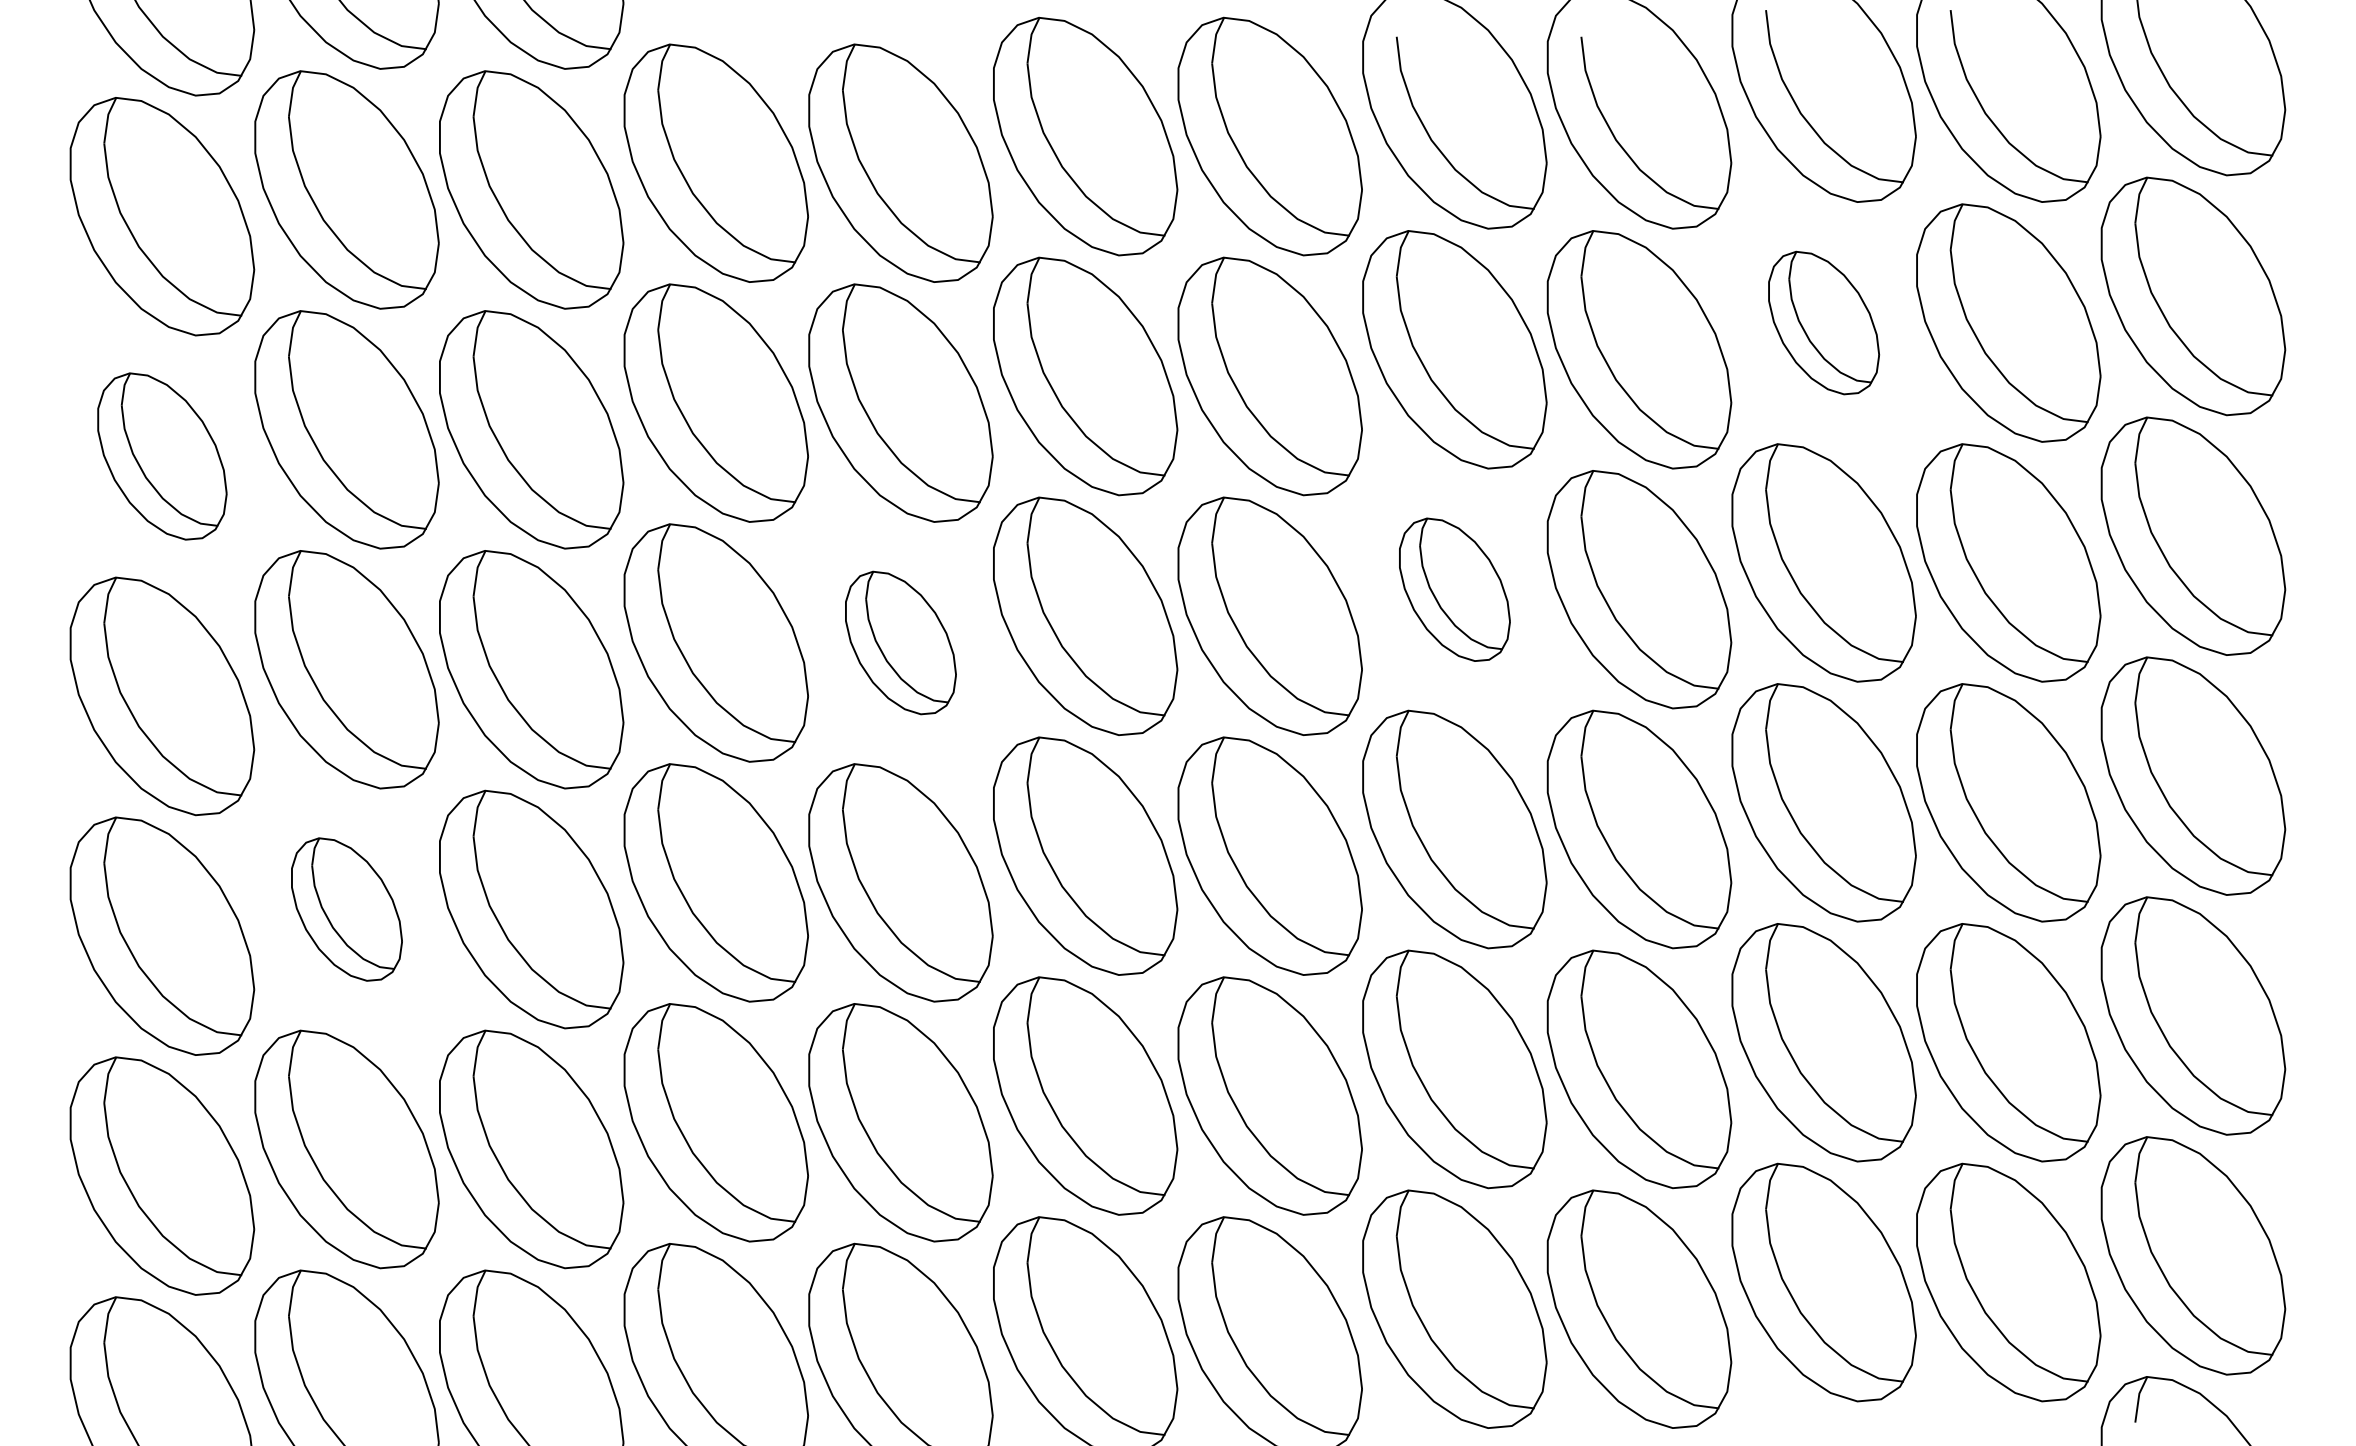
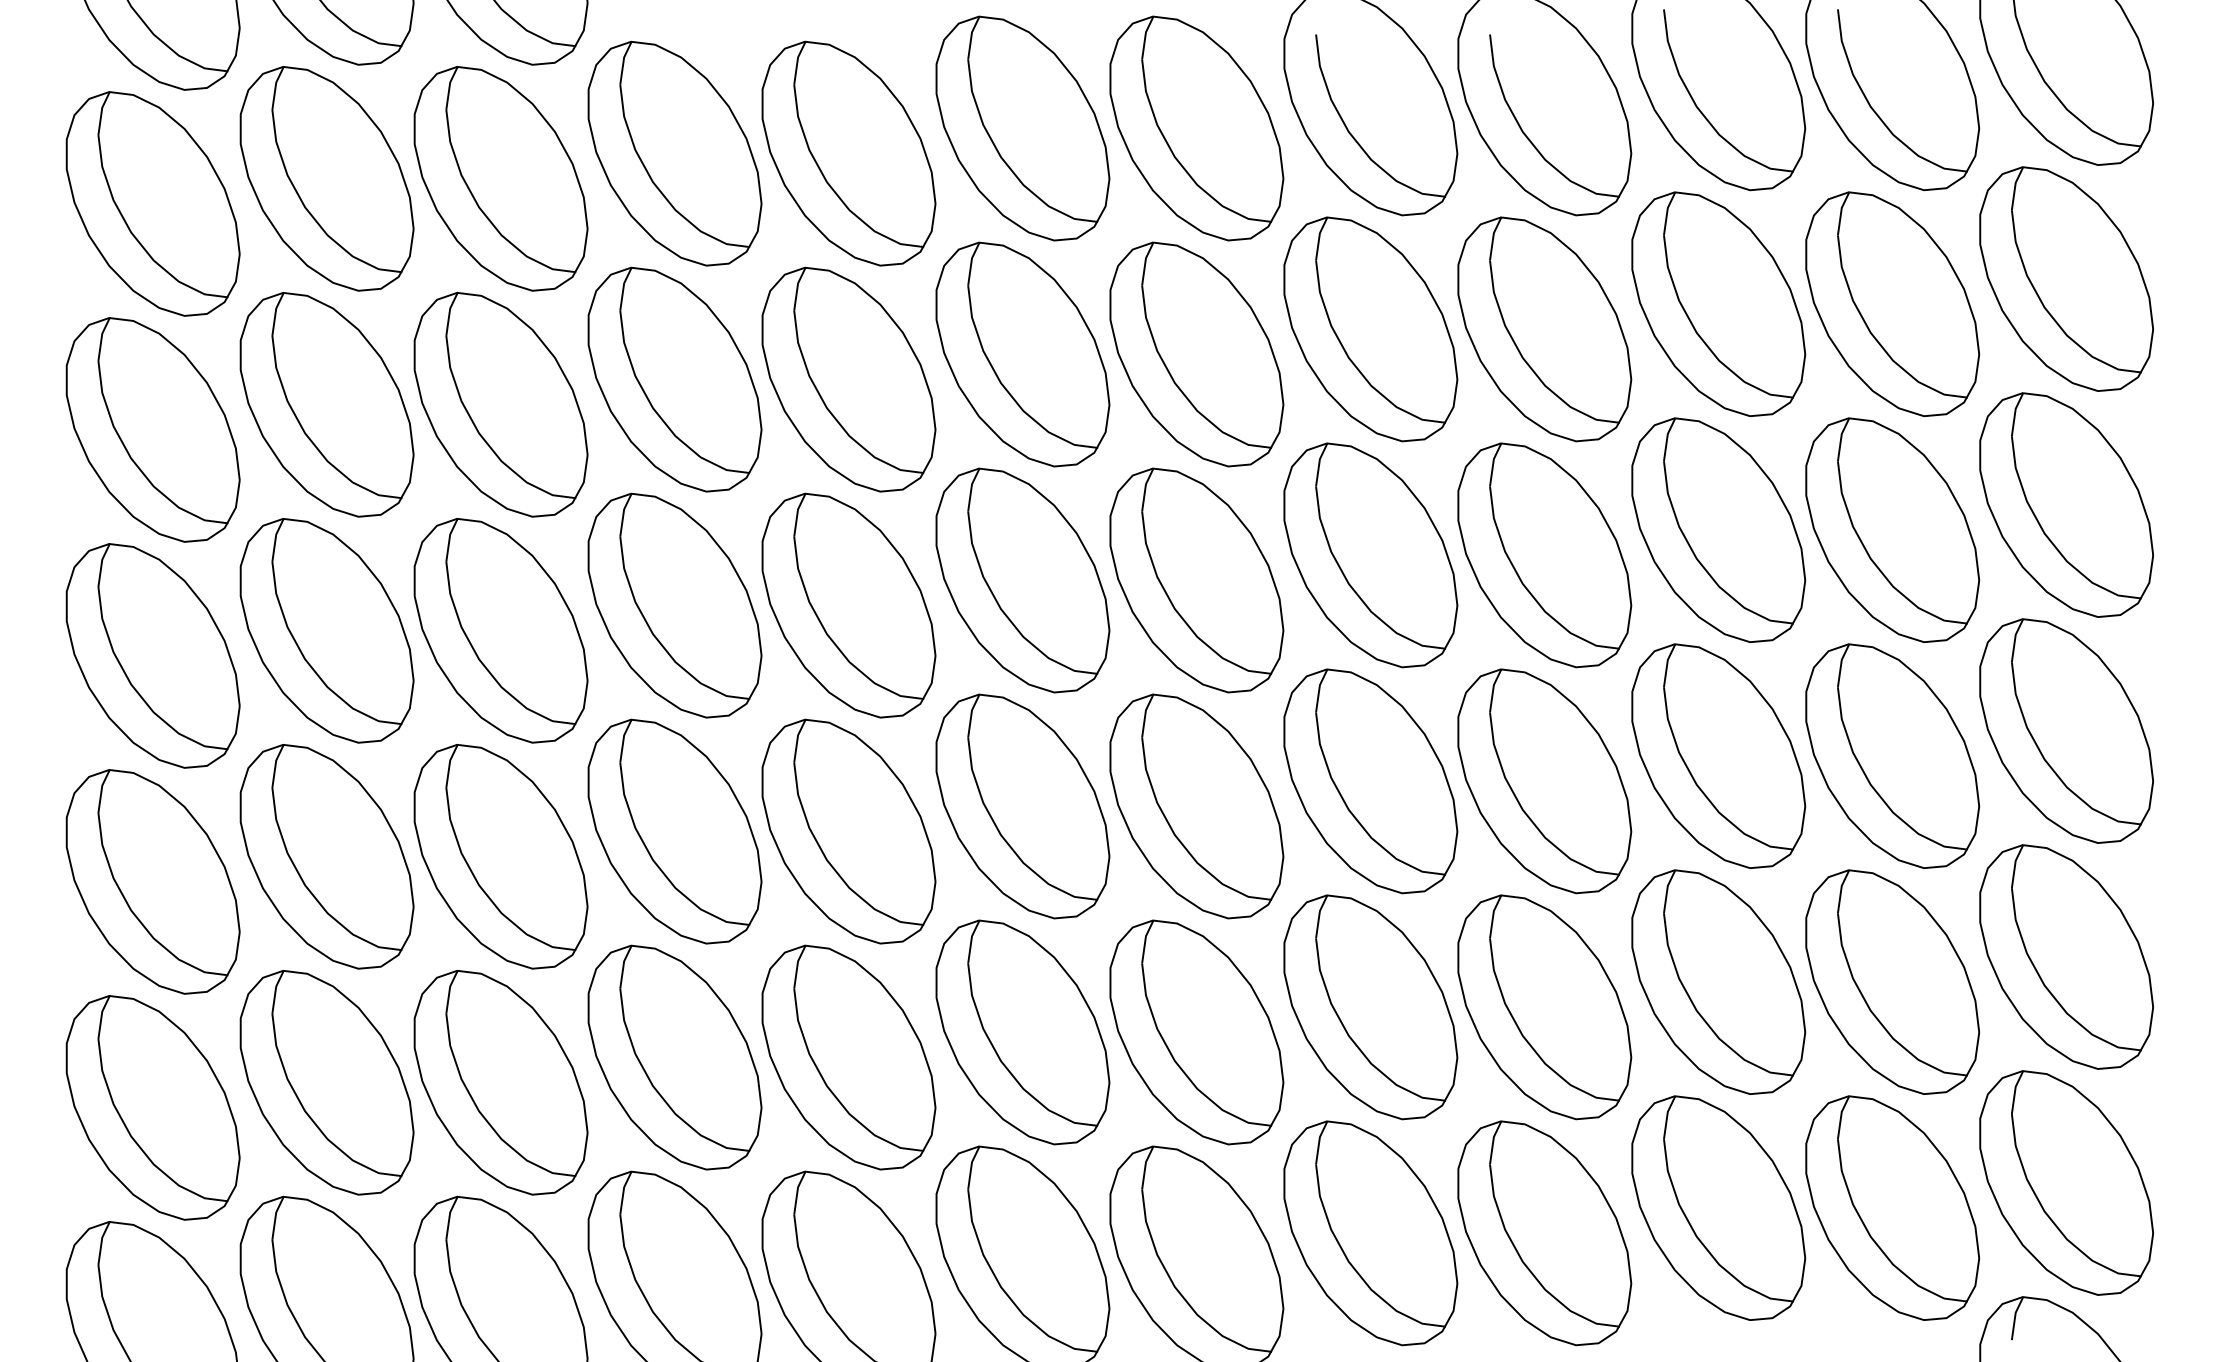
part: (1823, 322) -> (1718, 303), size x1.67
part: (162, 456) -> (153, 429), size x1.43
part: (1454, 589) -> (1370, 555), size x1.67
part: (900, 642) -> (848, 605), size x1.67
part: (346, 909) -> (326, 856), size x1.67

